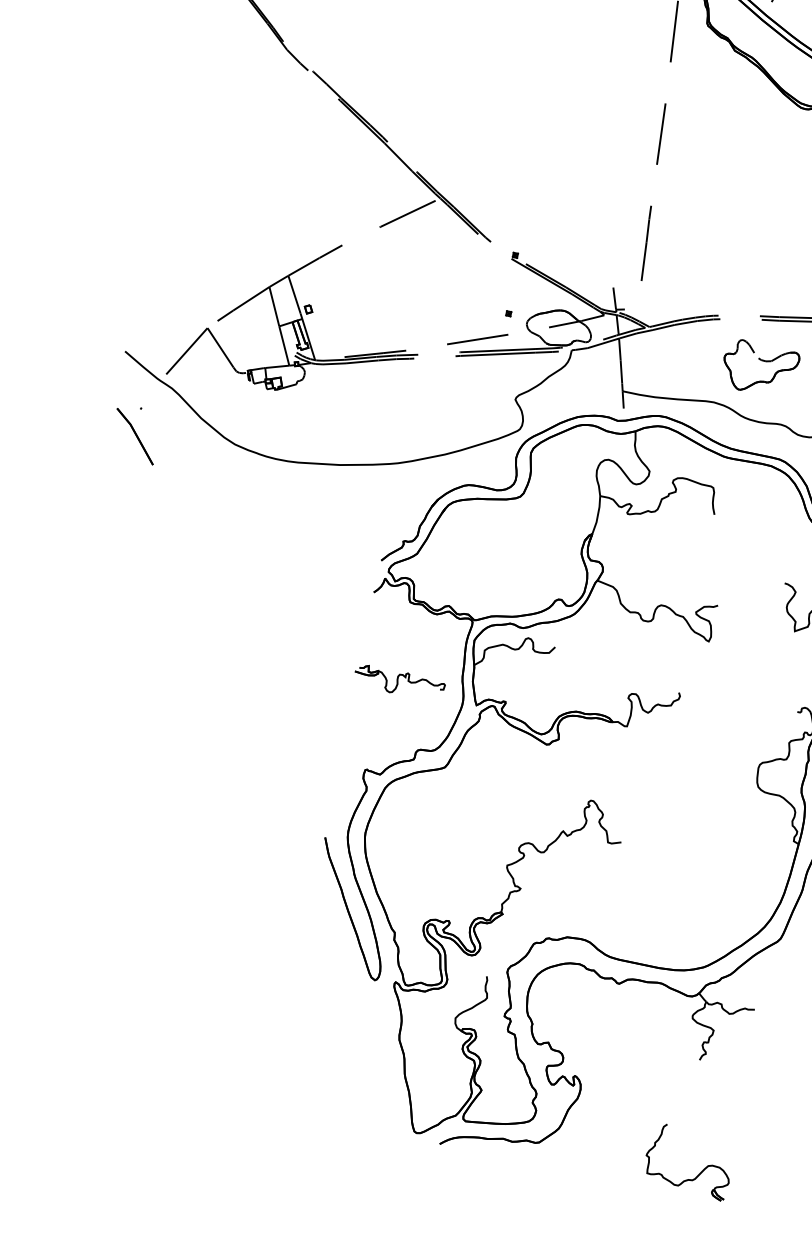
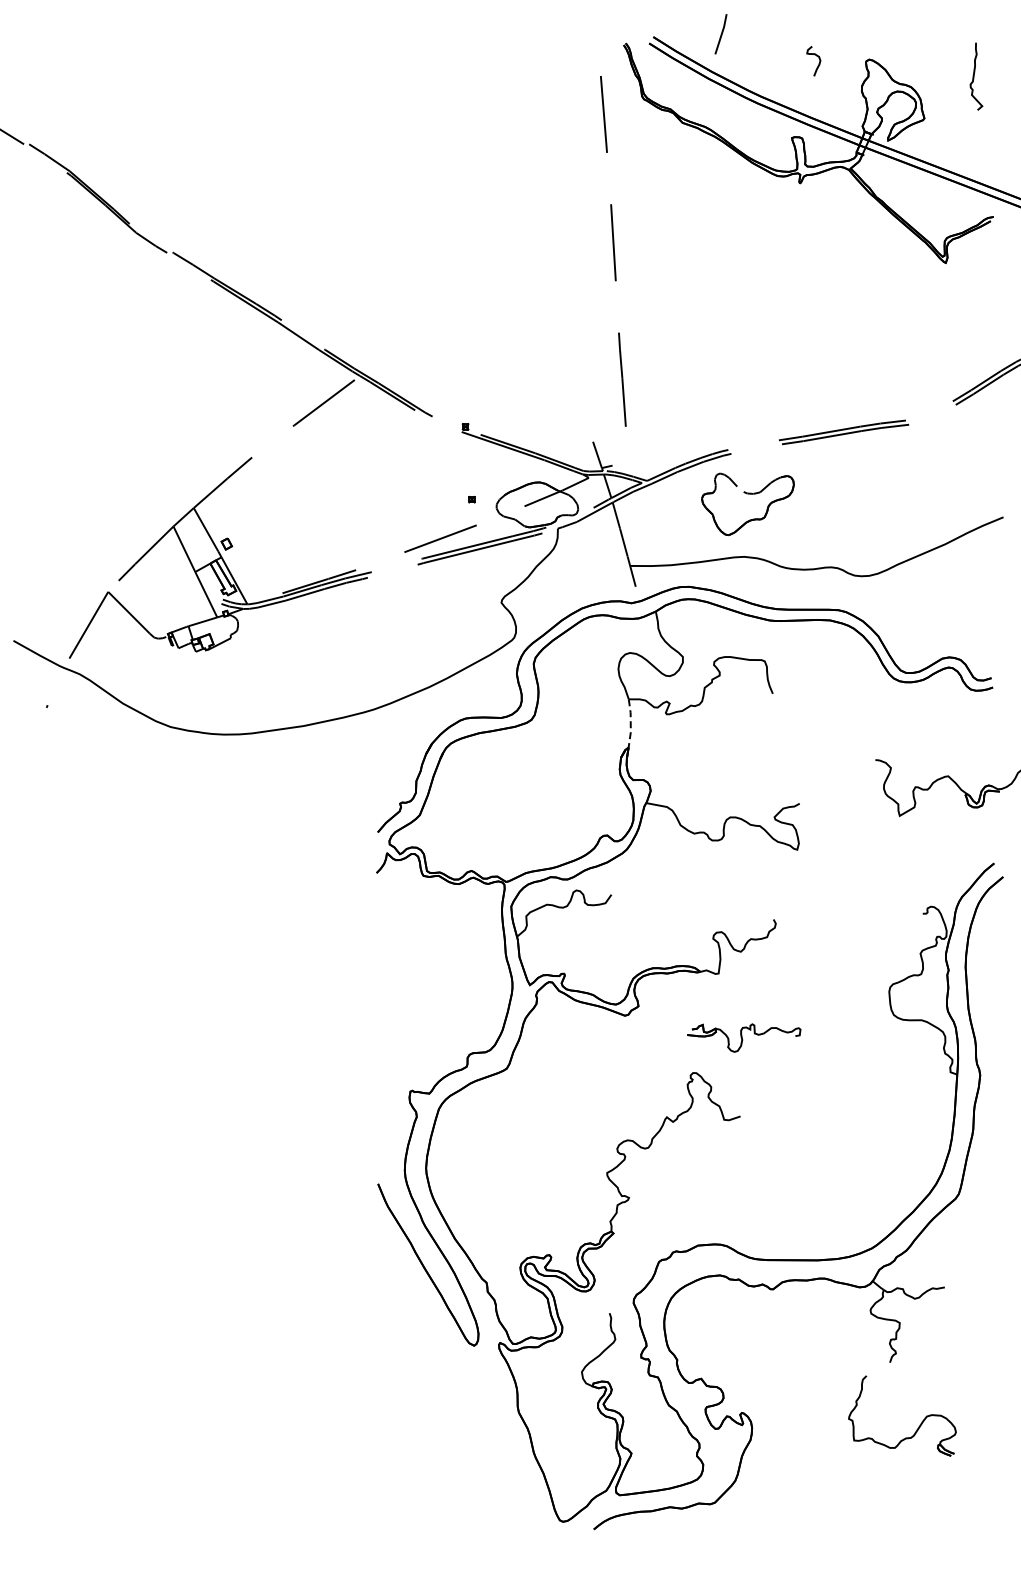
part: (761, 360) -> (747, 494), moved
part: (134, 436) -> (46, 741), removed
line: (597, 515) -> (630, 723), solid -> dashed
part: (399, 682) -> (744, 1037), moved
part: (700, 1172) -> (918, 1426), moved

